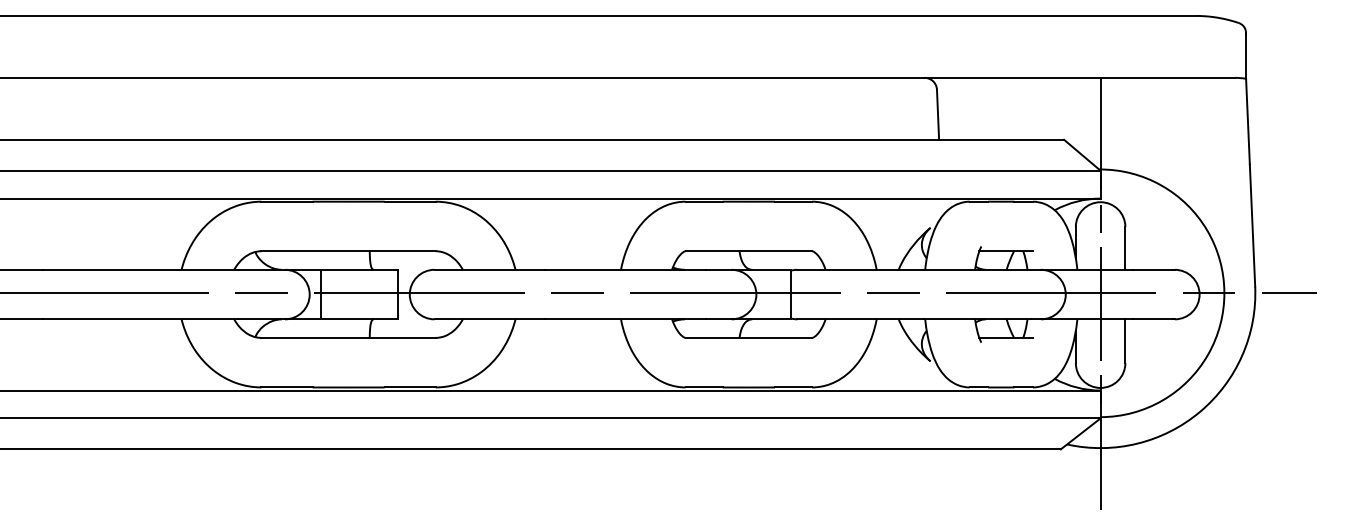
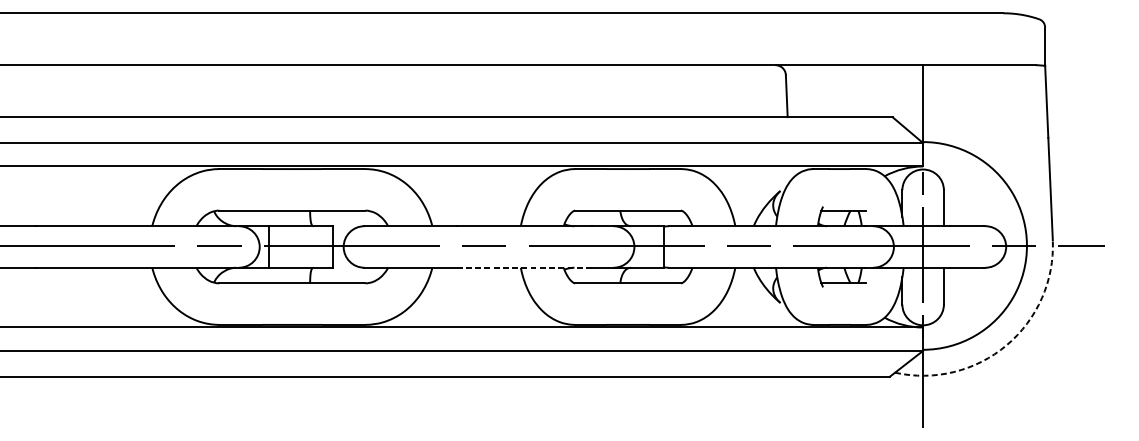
line: (625, 319) -> (524, 267), solid -> dashed
arc: (1200, 411) -> (1006, 345), solid -> dashed

